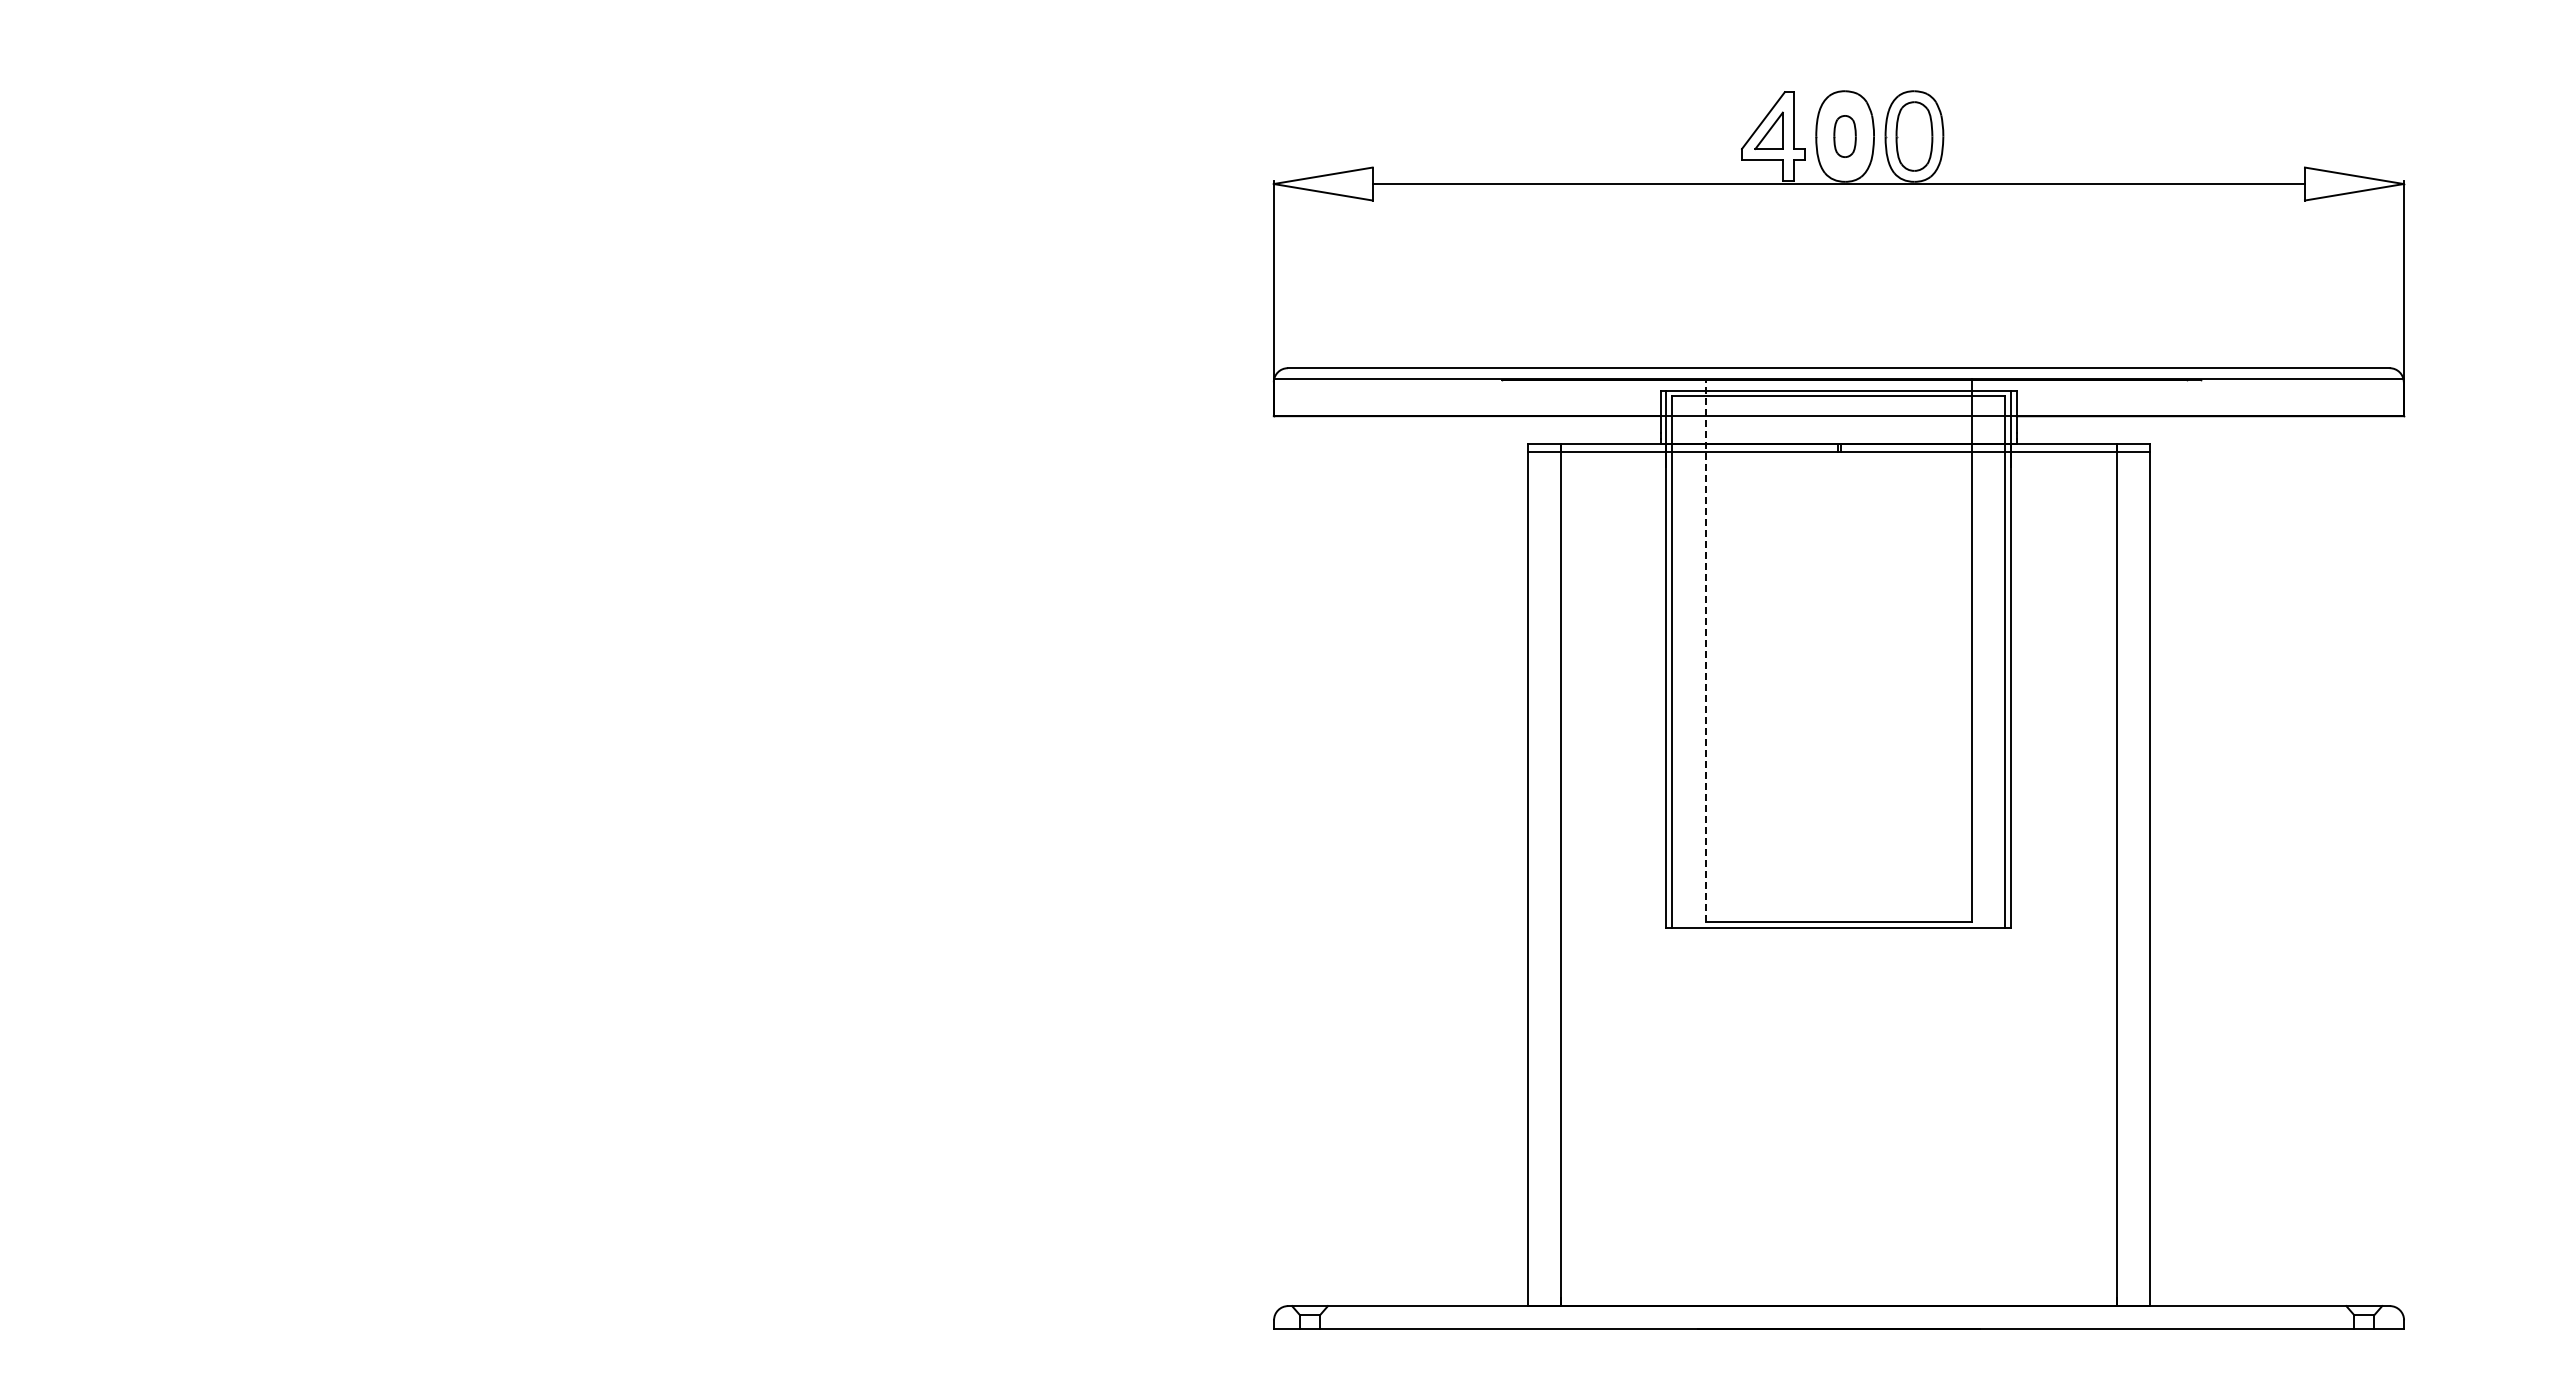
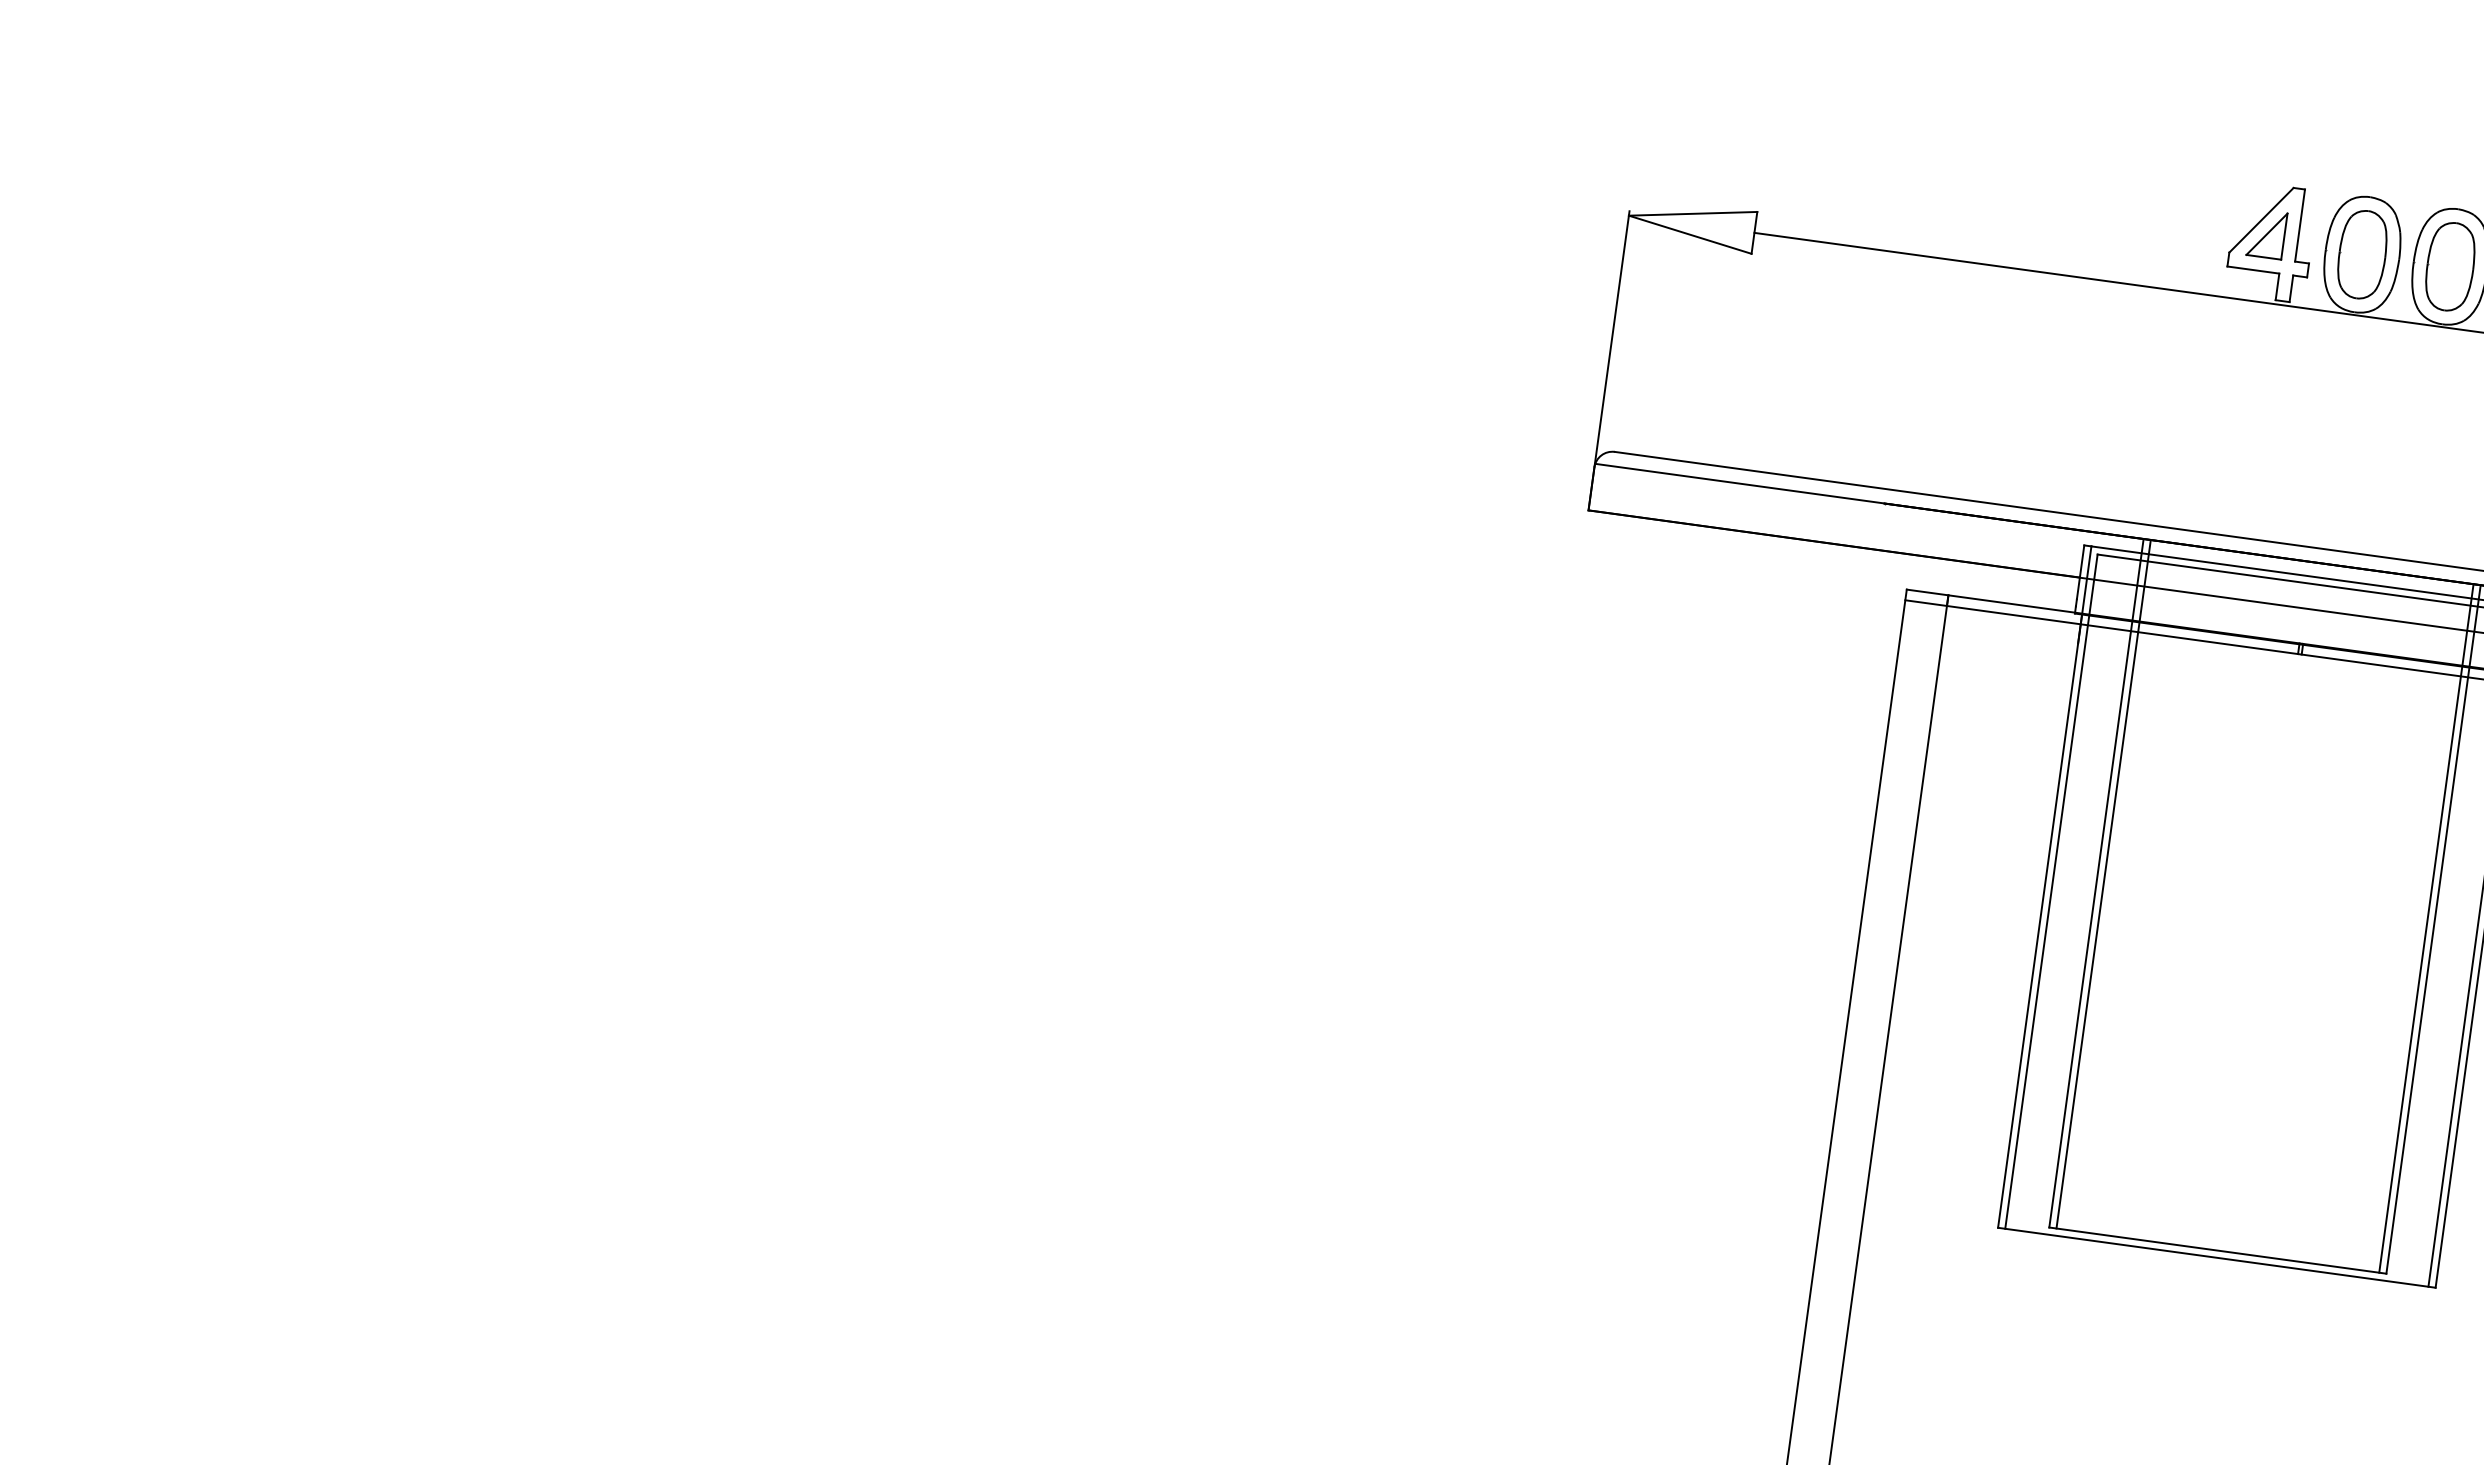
part: (1844, 136) -> (2361, 254), size x1.67
line: (1706, 650) -> (2097, 883), dashed -> solid
line: (1711, 650) -> (2103, 883), added
line: (1965, 650) -> (2425, 928), added

